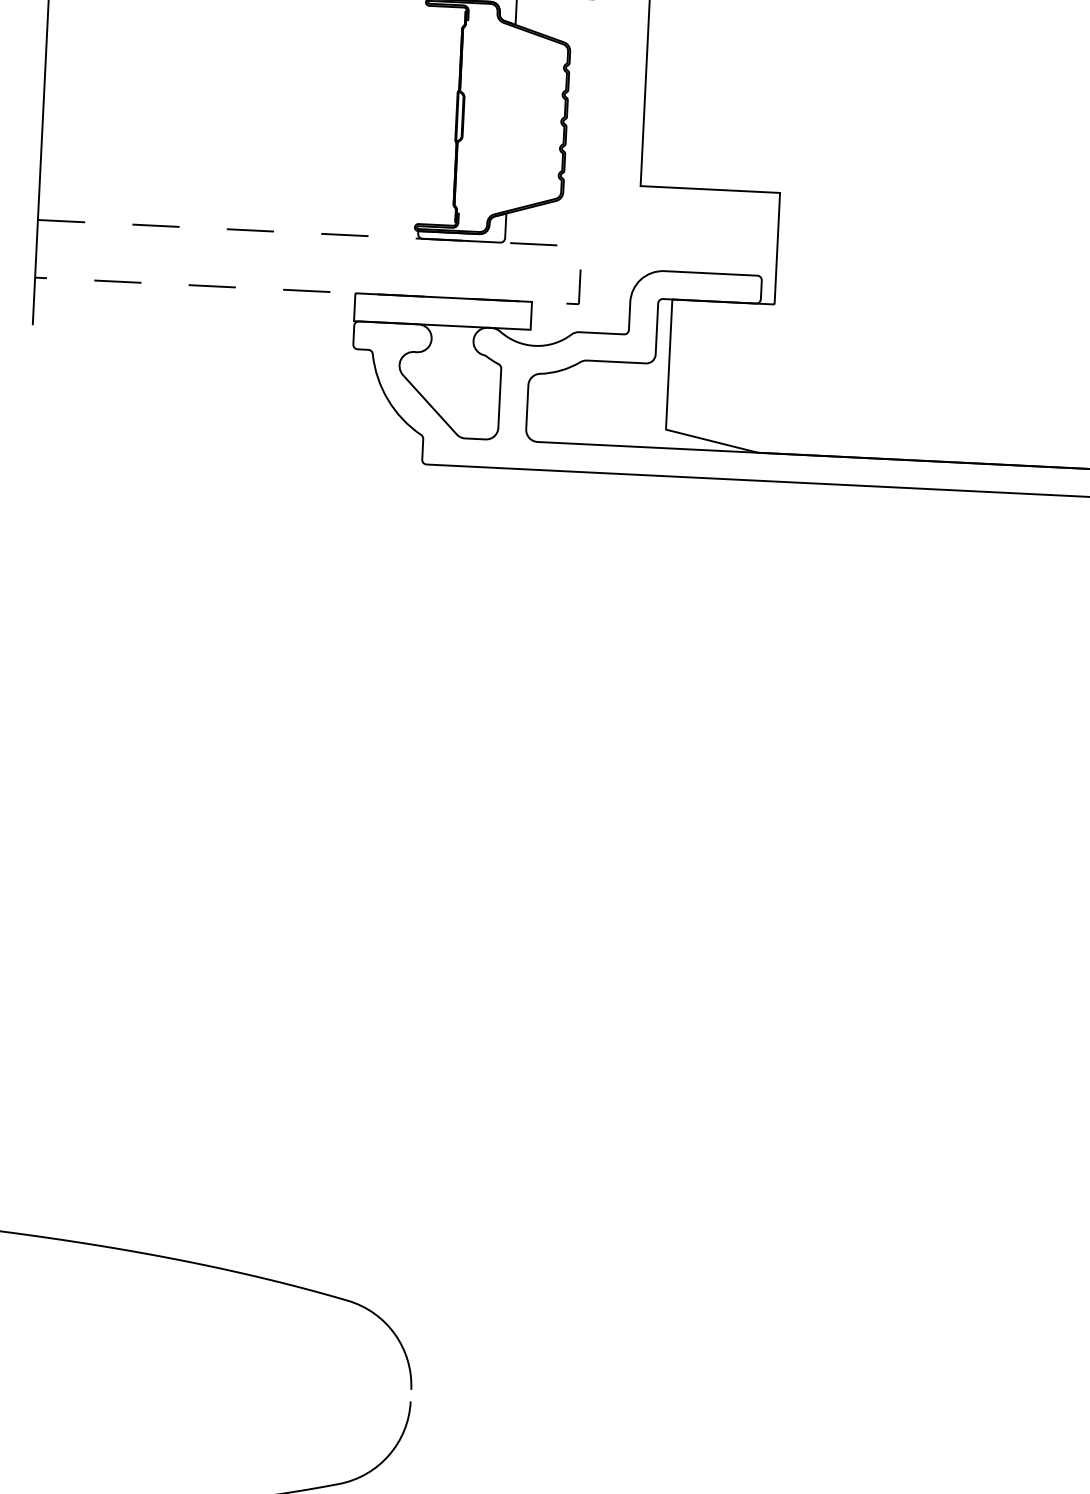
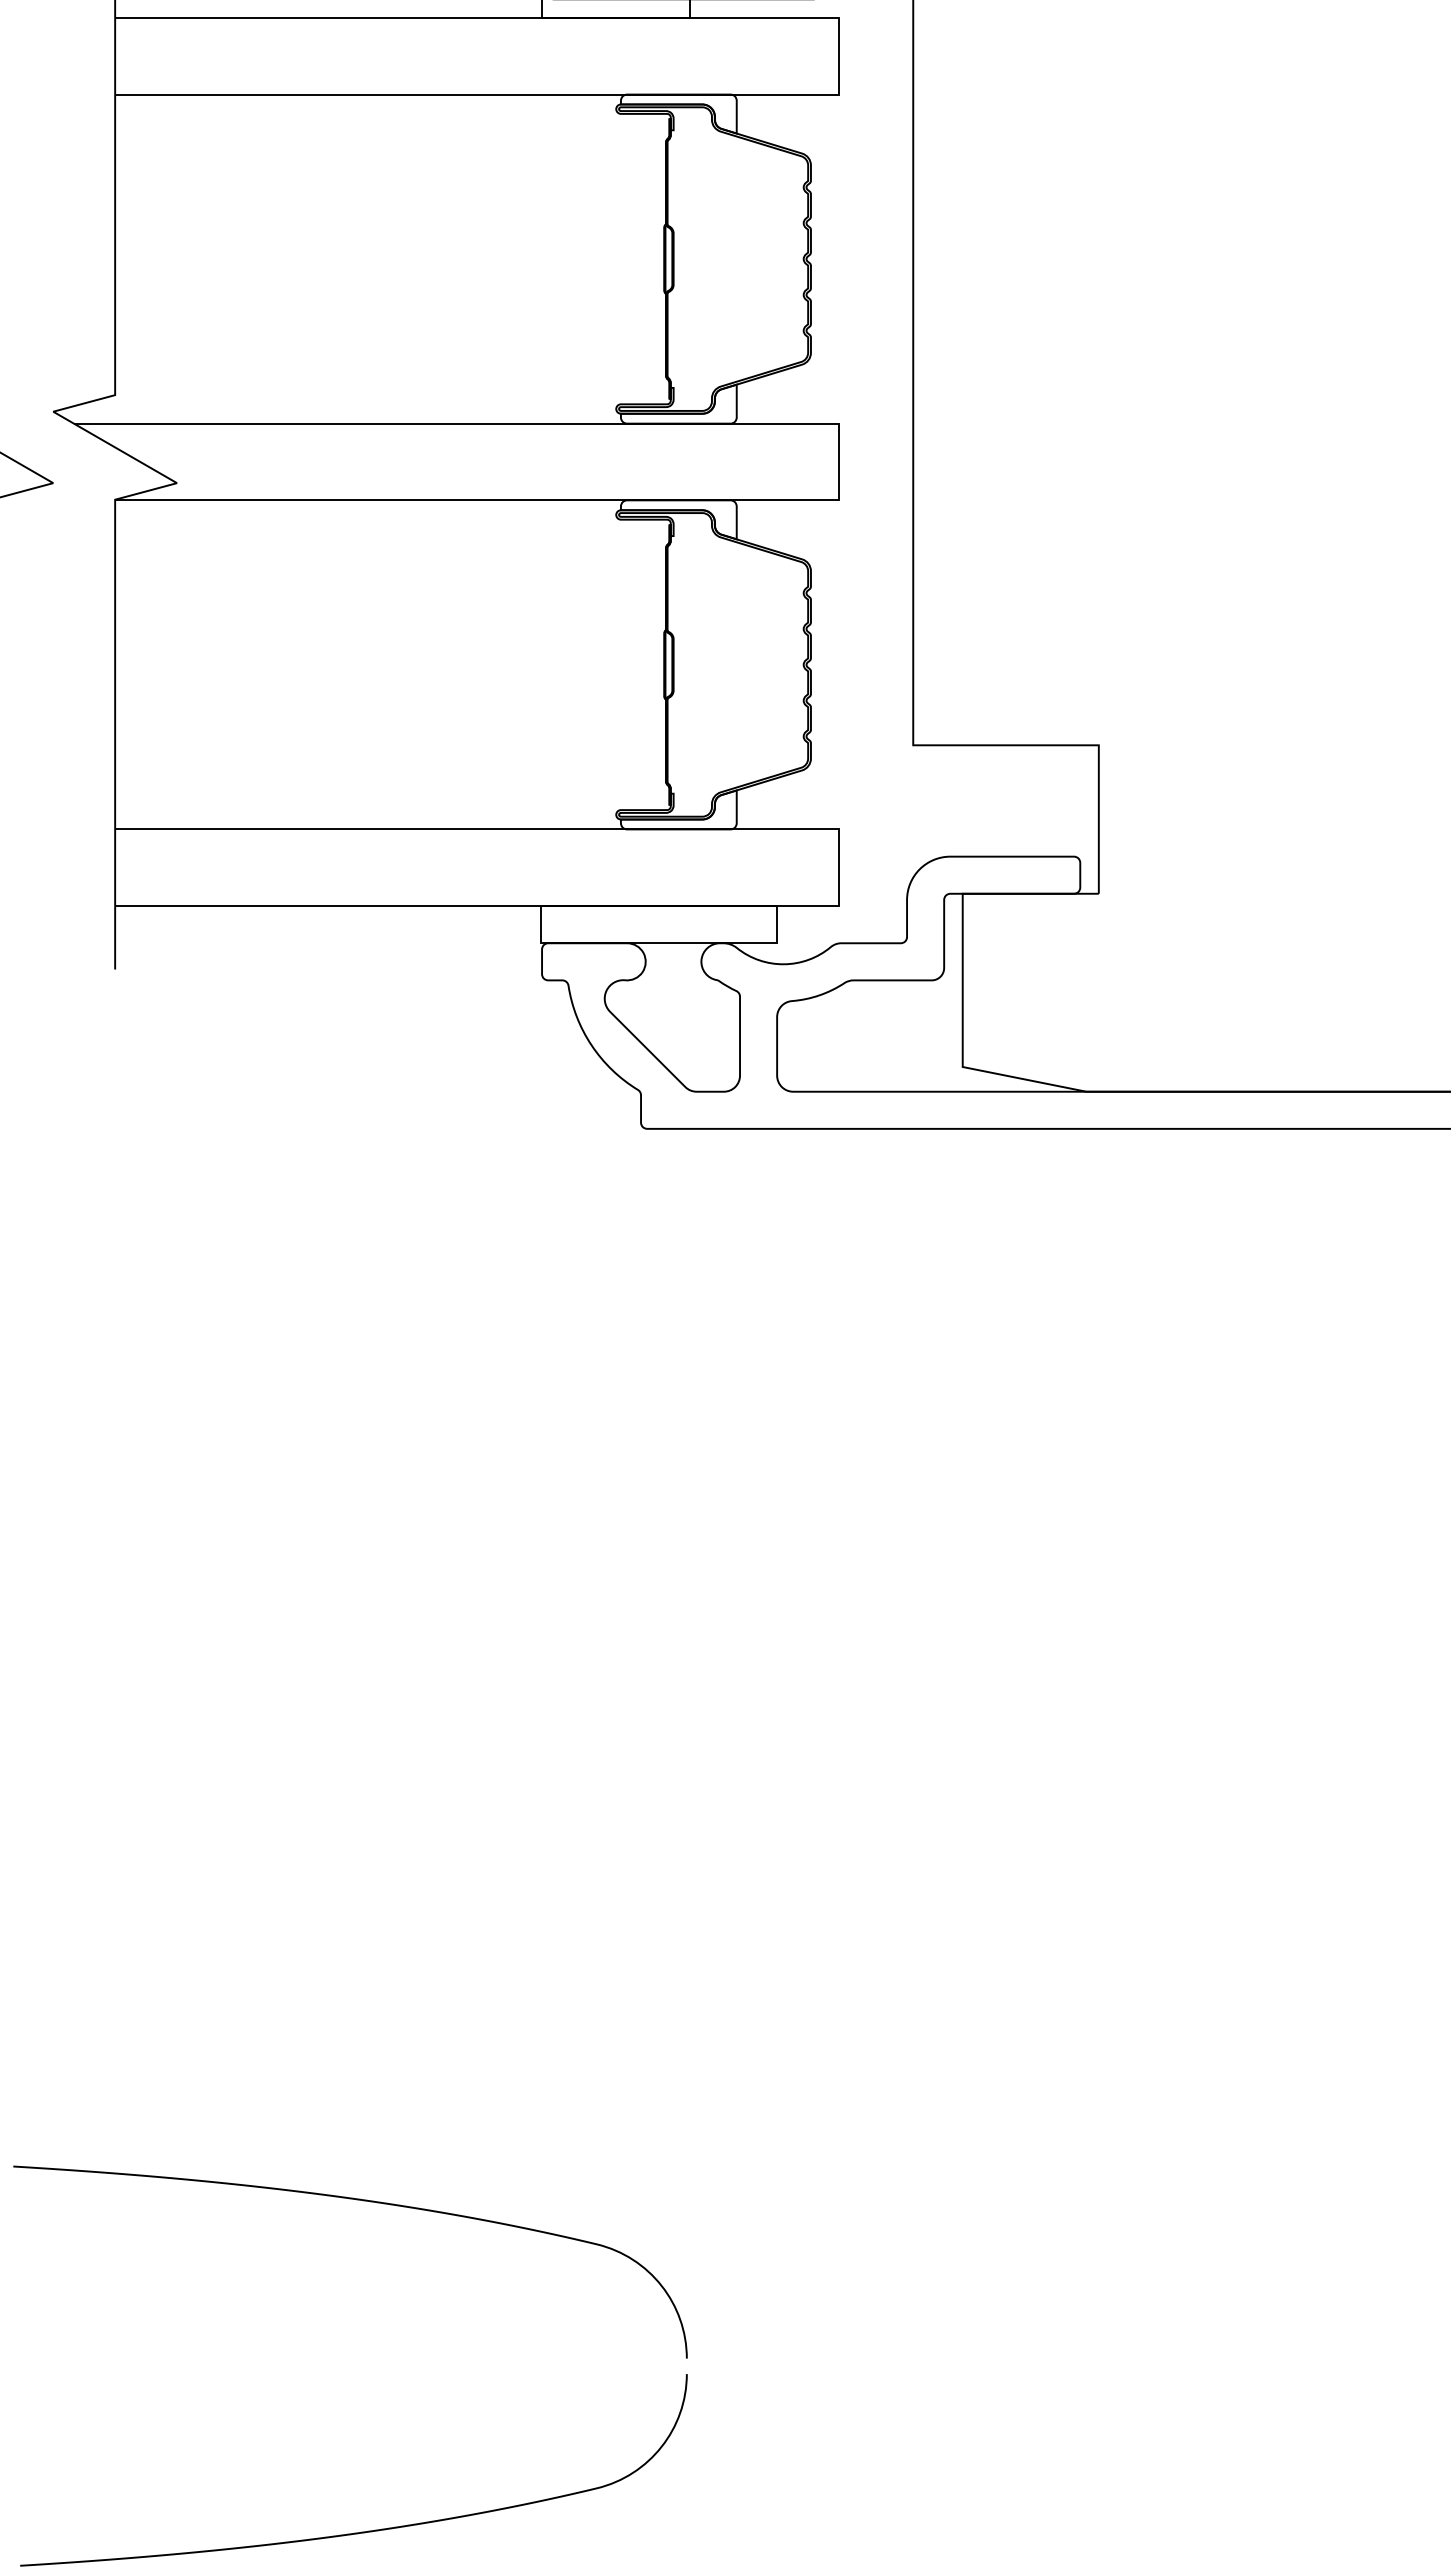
line: (579, 275) -> (838, 868), dashed -> solid

